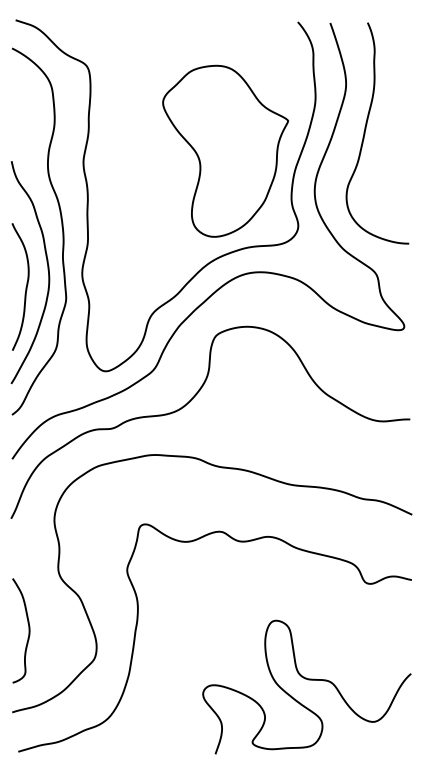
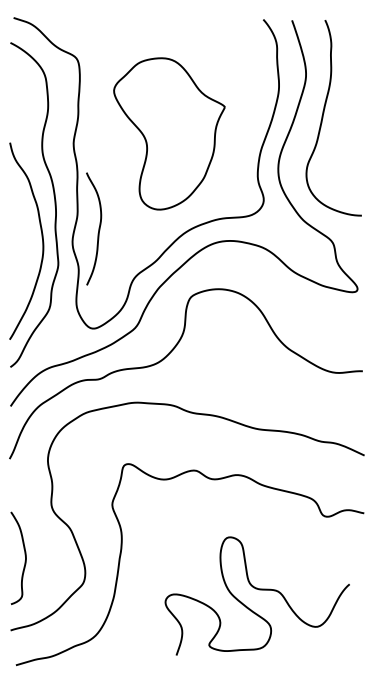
part: (225, 150) -> (169, 133), moved
curve: (25, 286) -> (98, 228), moved
curve: (309, 680) -> (259, 590), moved

